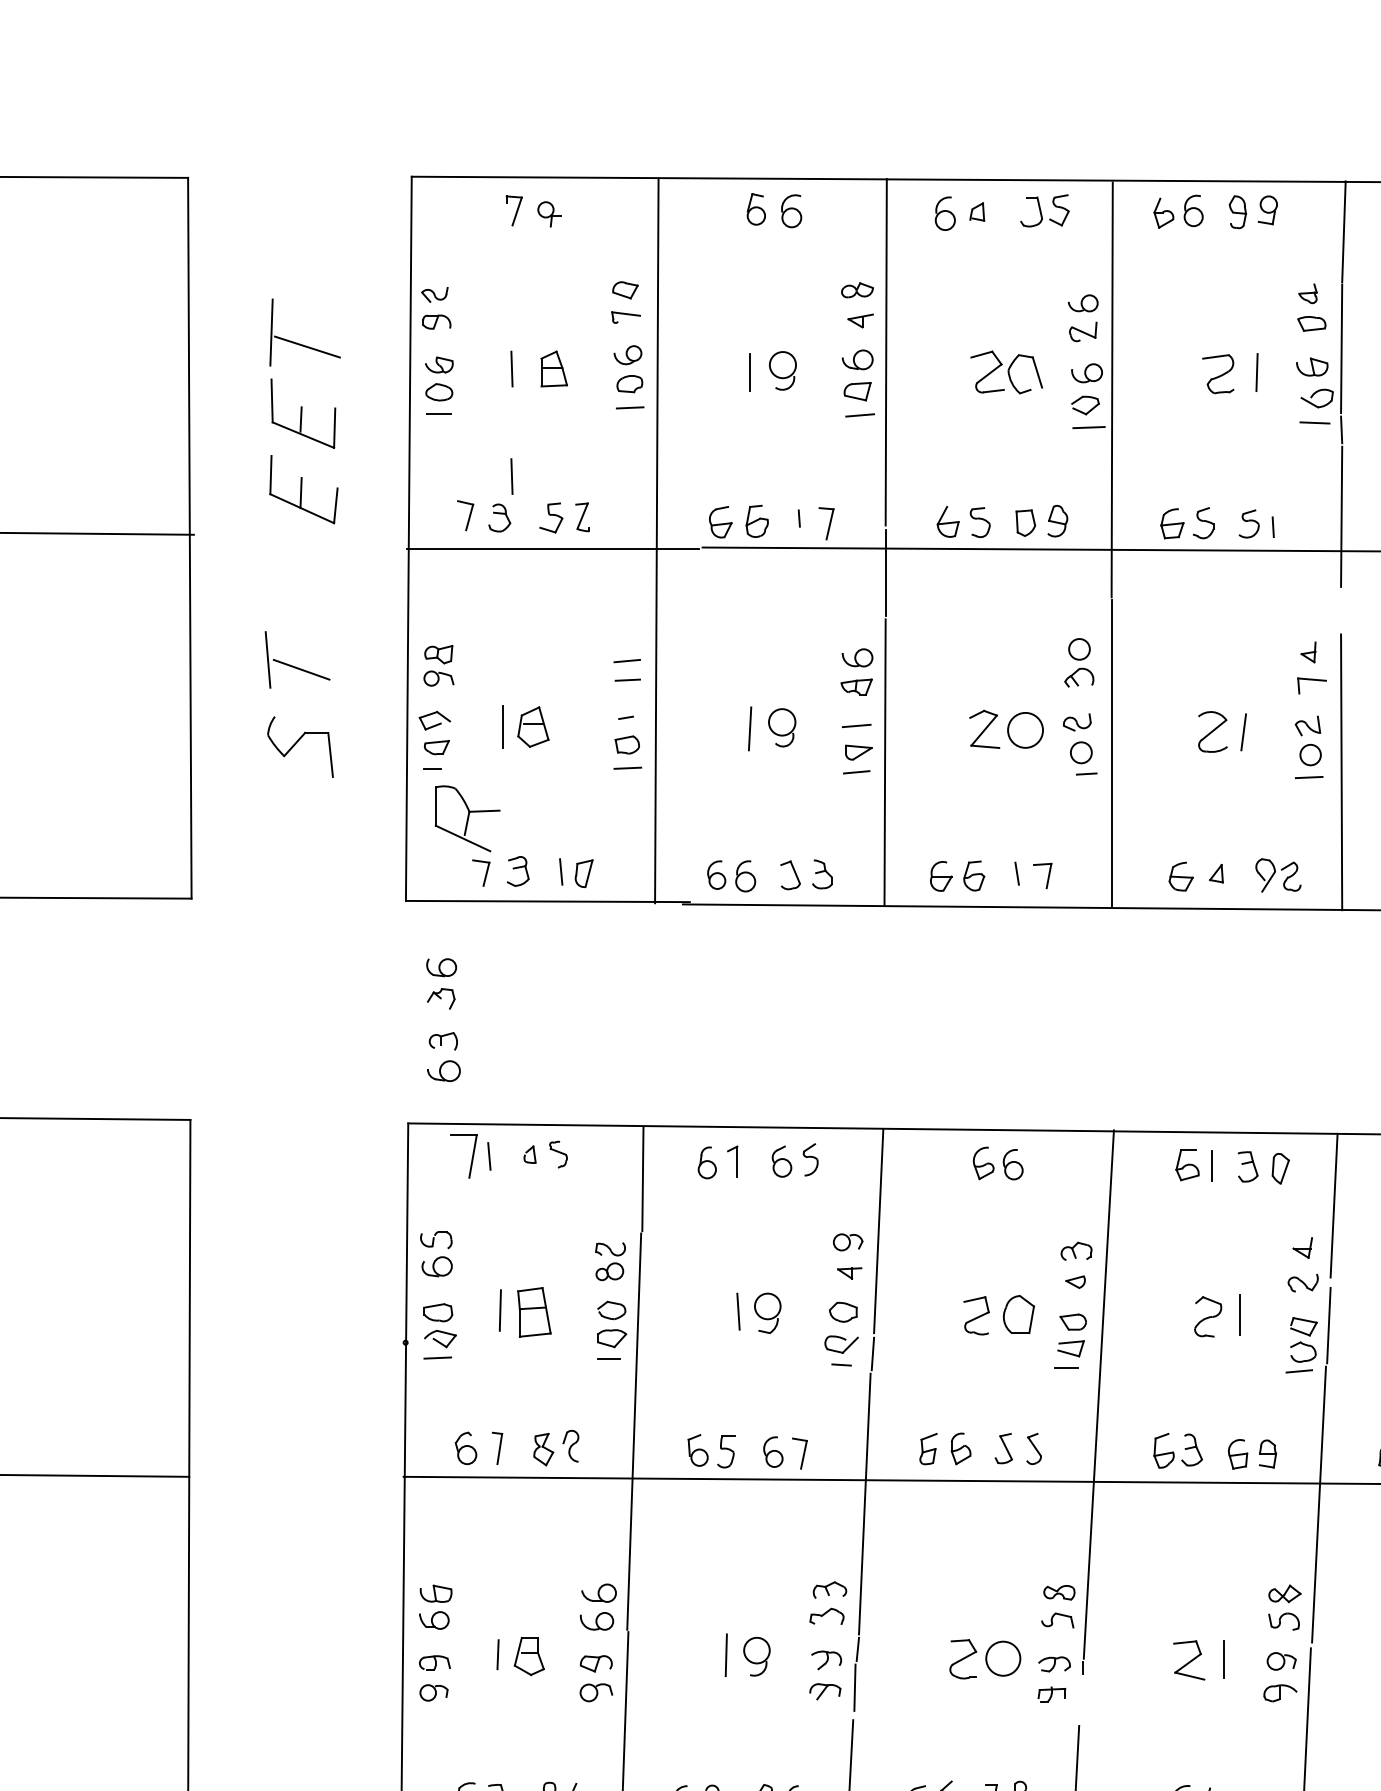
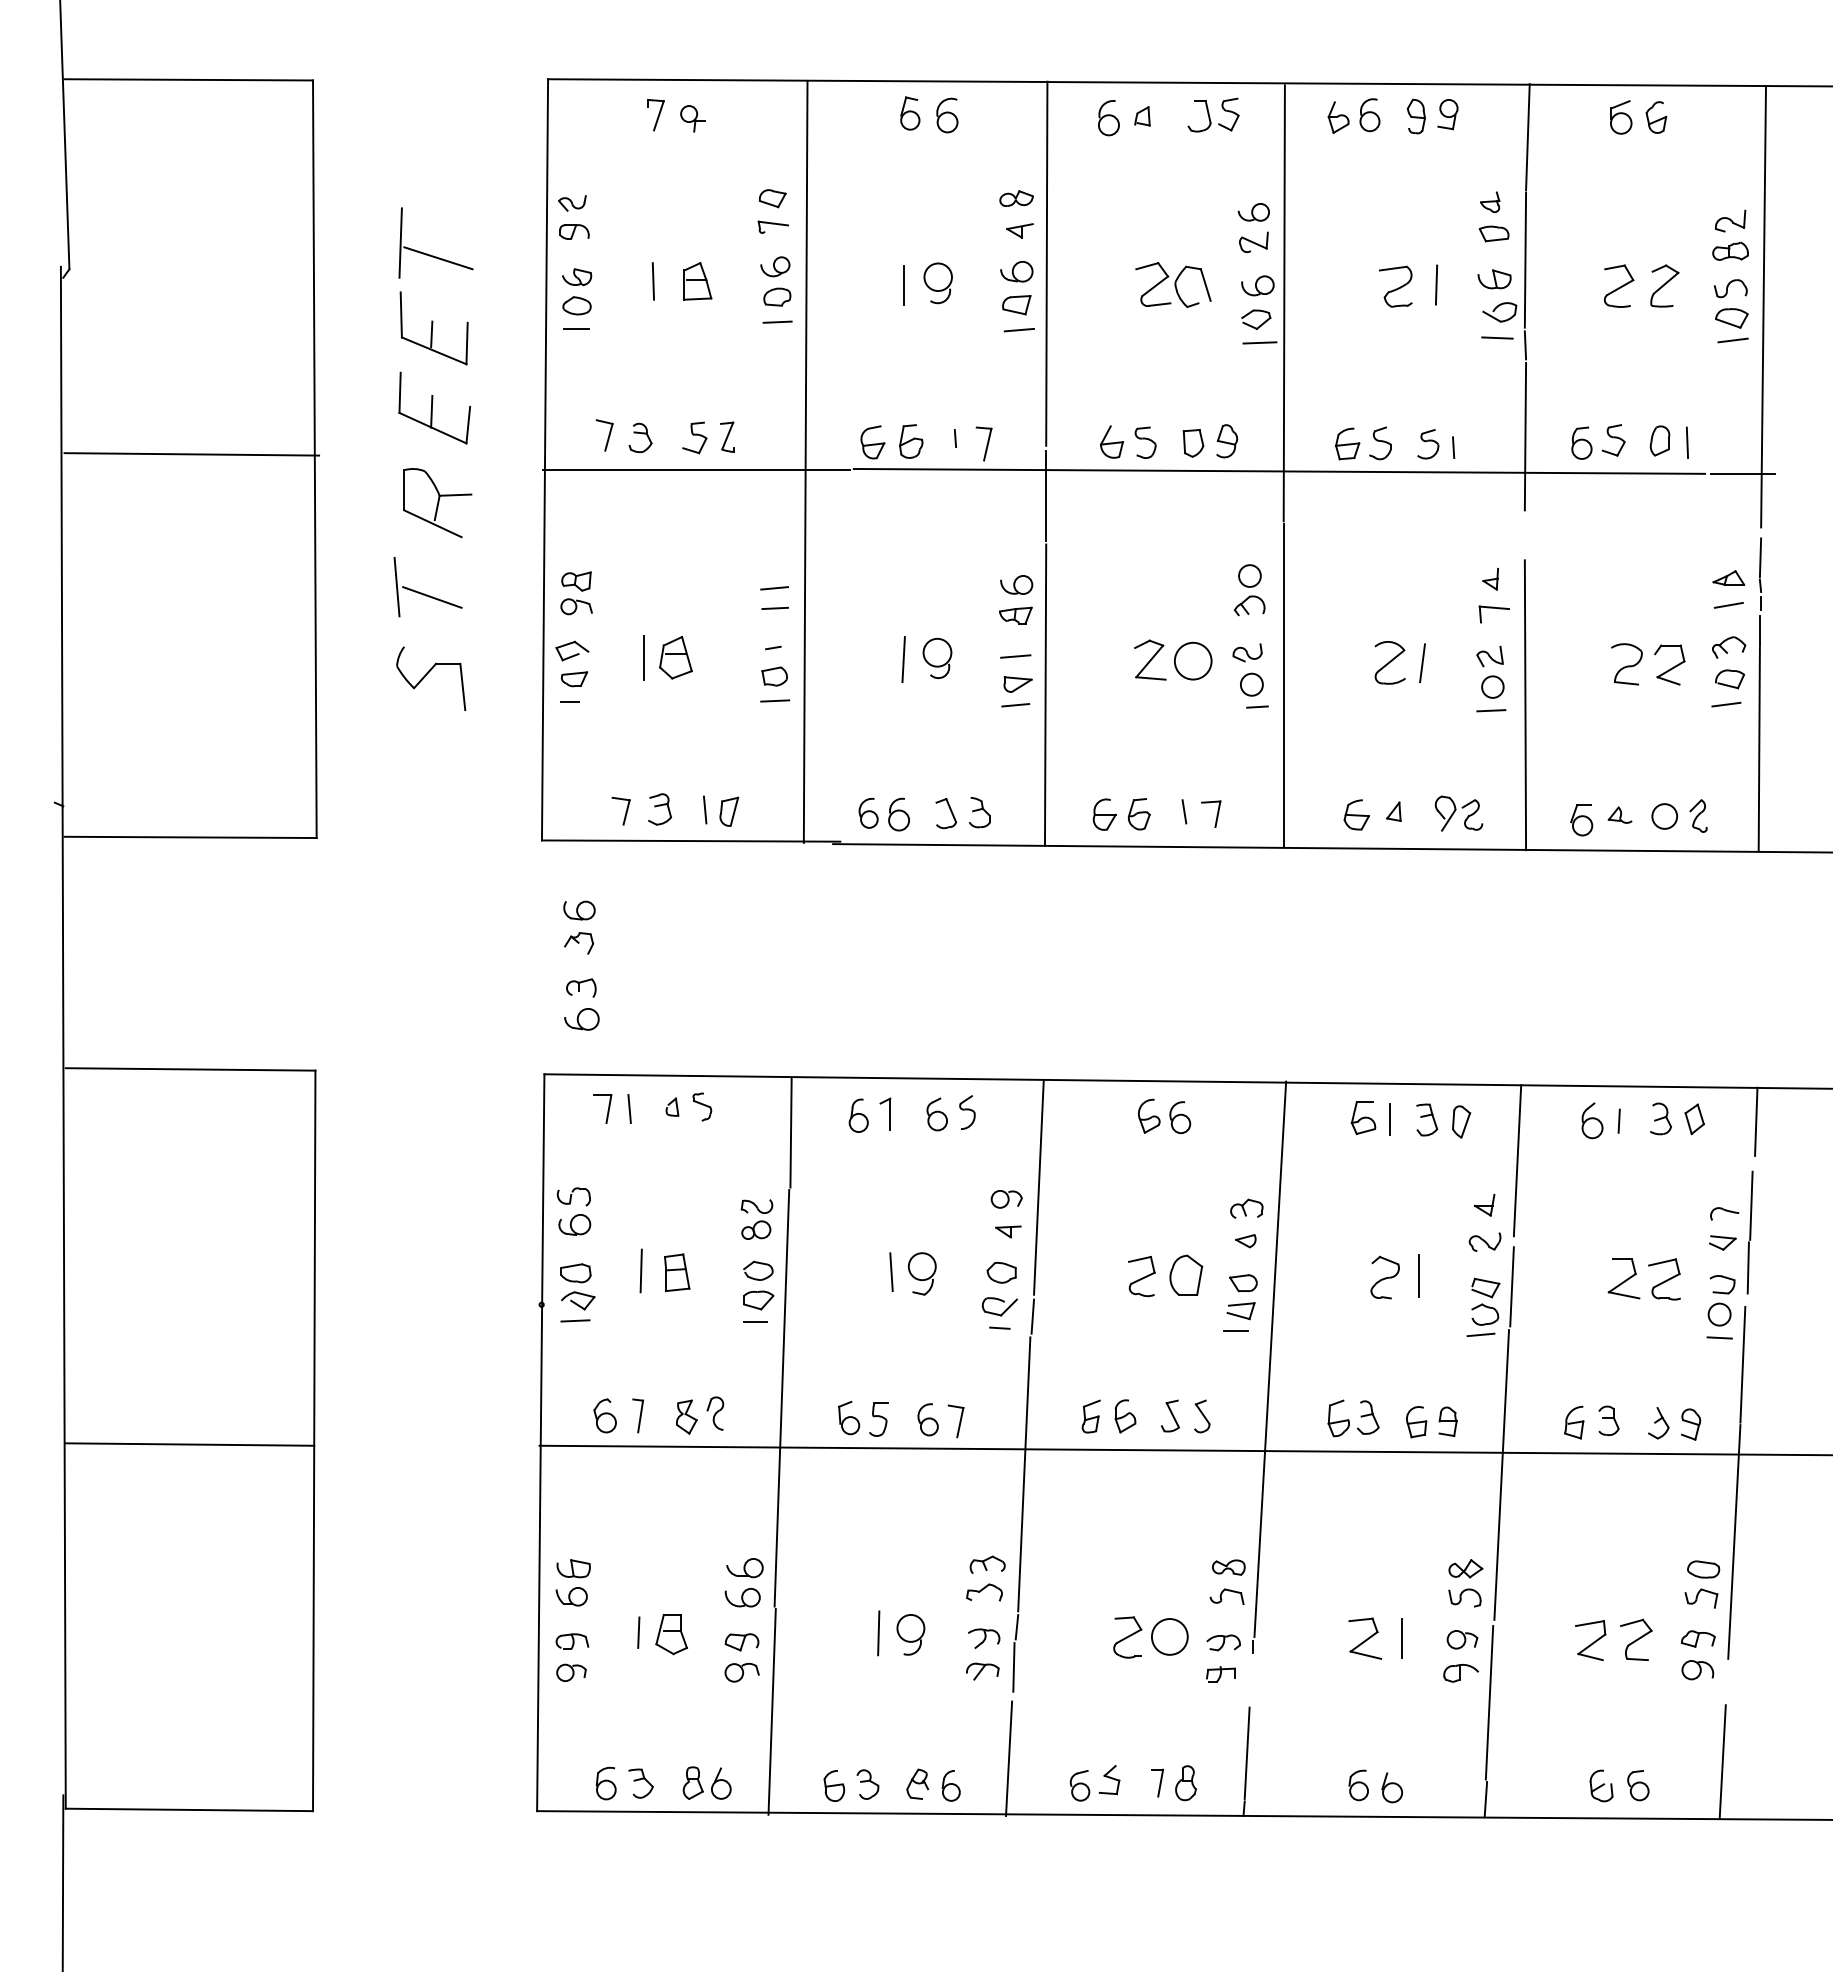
line: (511, 476) -> (652, 394), removed
part: (467, 819) -> (437, 503), moved
part: (463, 1155) -> (602, 1108), size x0.62
part: (534, 1311) -> (677, 1272), size x0.71

